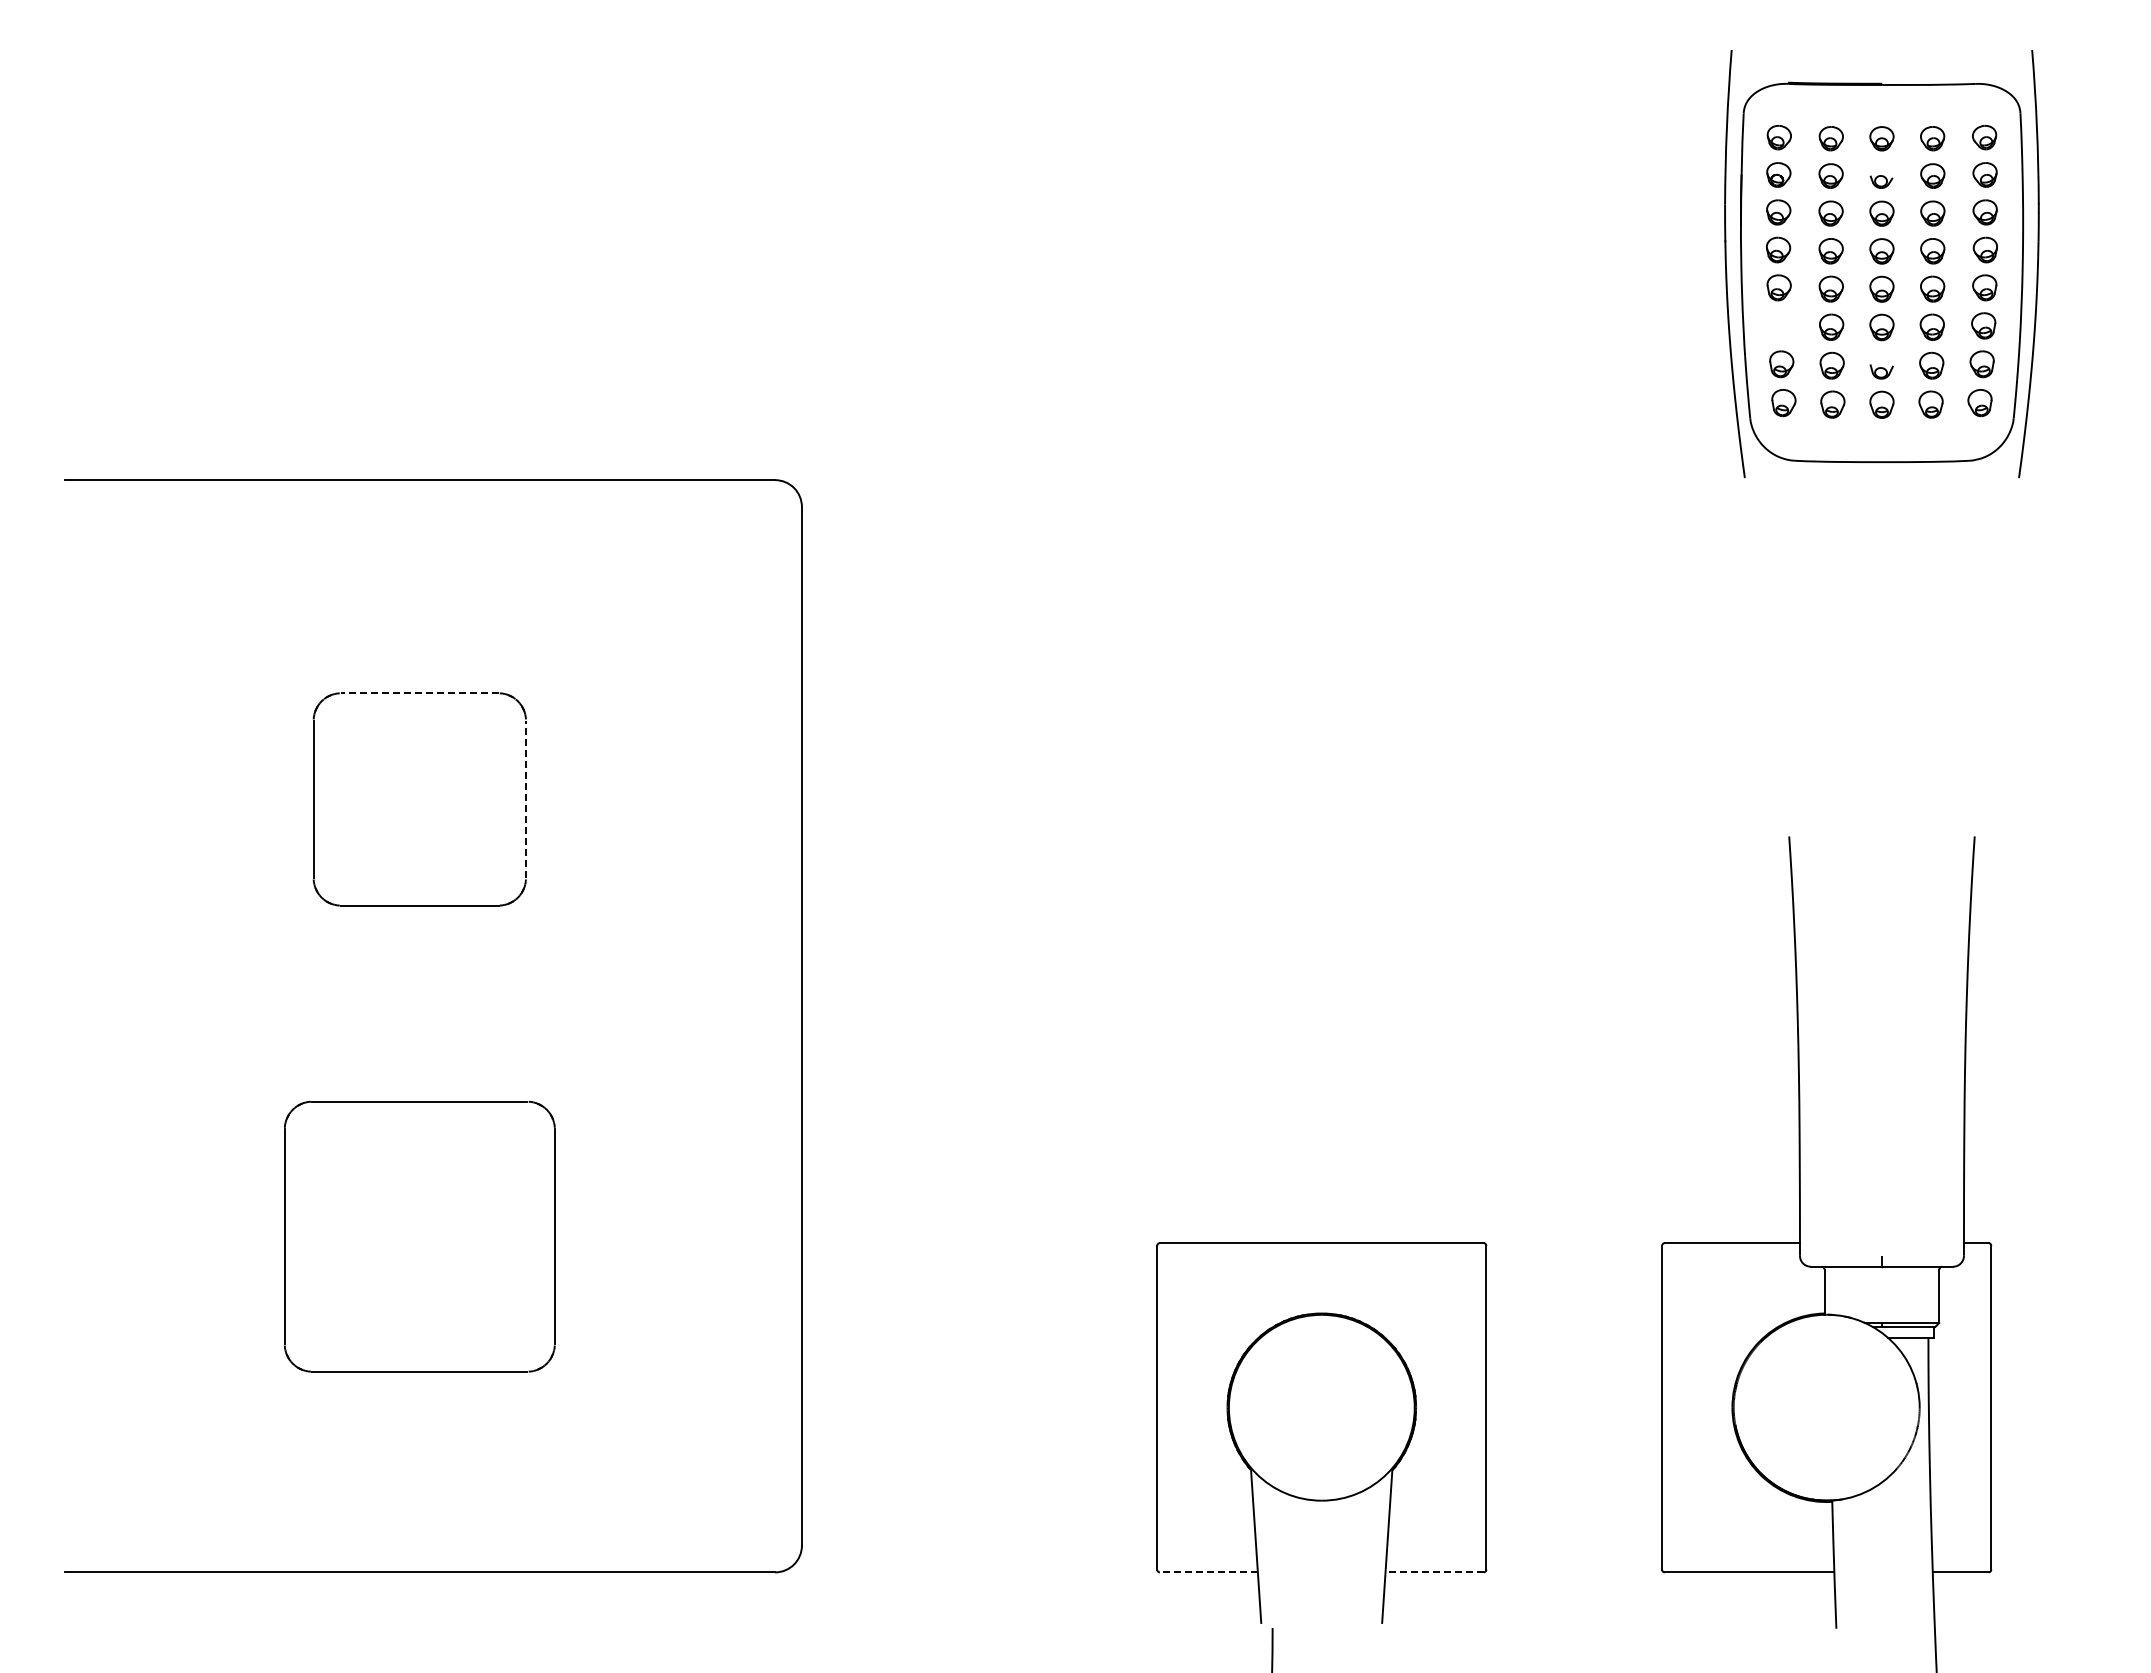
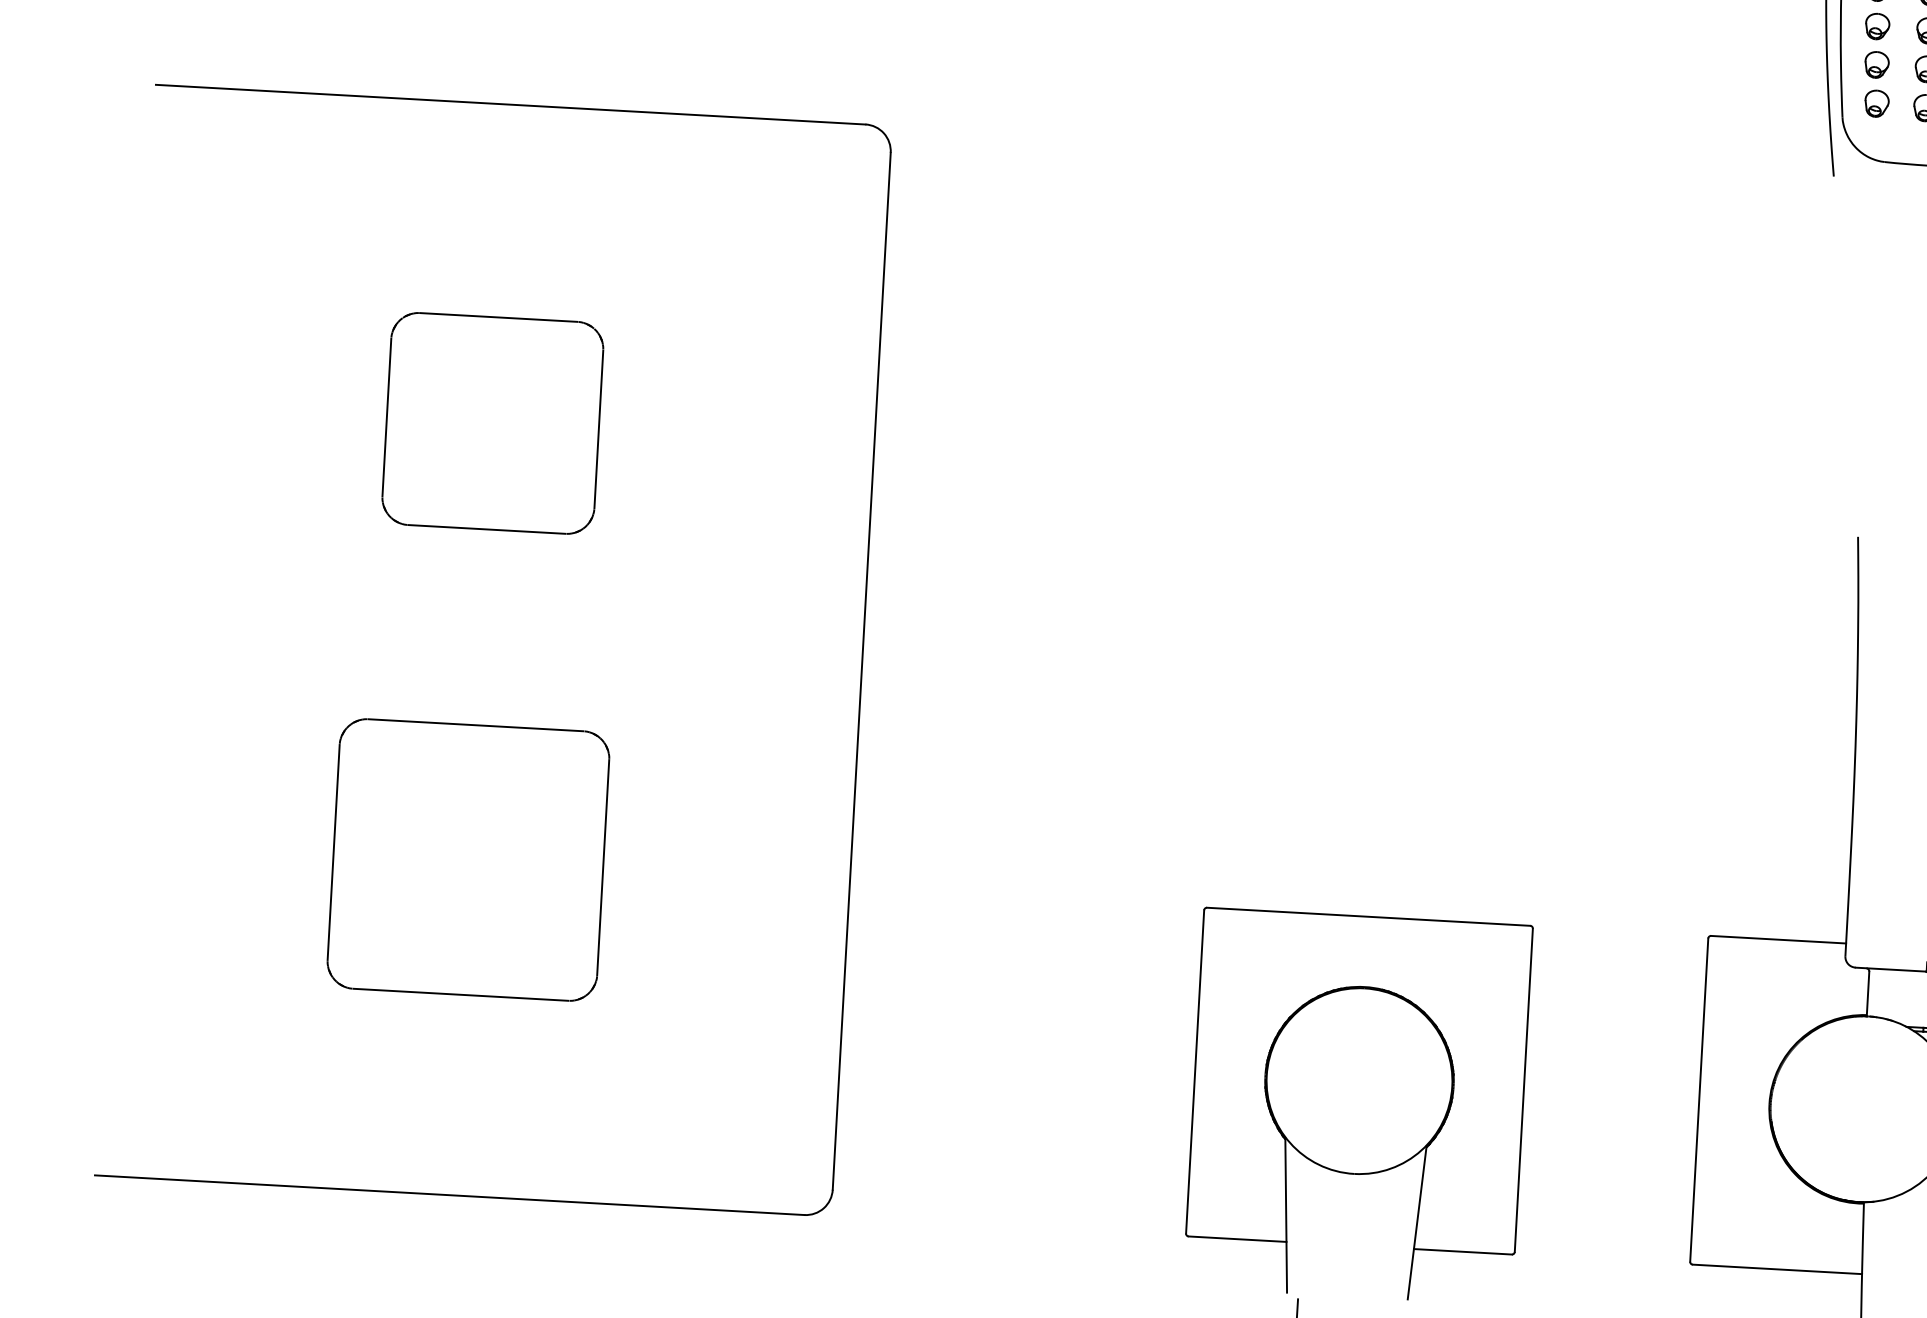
part: (1779, 325) -> (1876, 26), added
line: (419, 693) -> (498, 317), dashed -> solid
line: (525, 799) -> (598, 429), dashed -> solid
line: (1208, 1572) -> (1237, 1239), dashed -> solid
line: (1434, 1572) -> (1462, 1251), dashed -> solid

